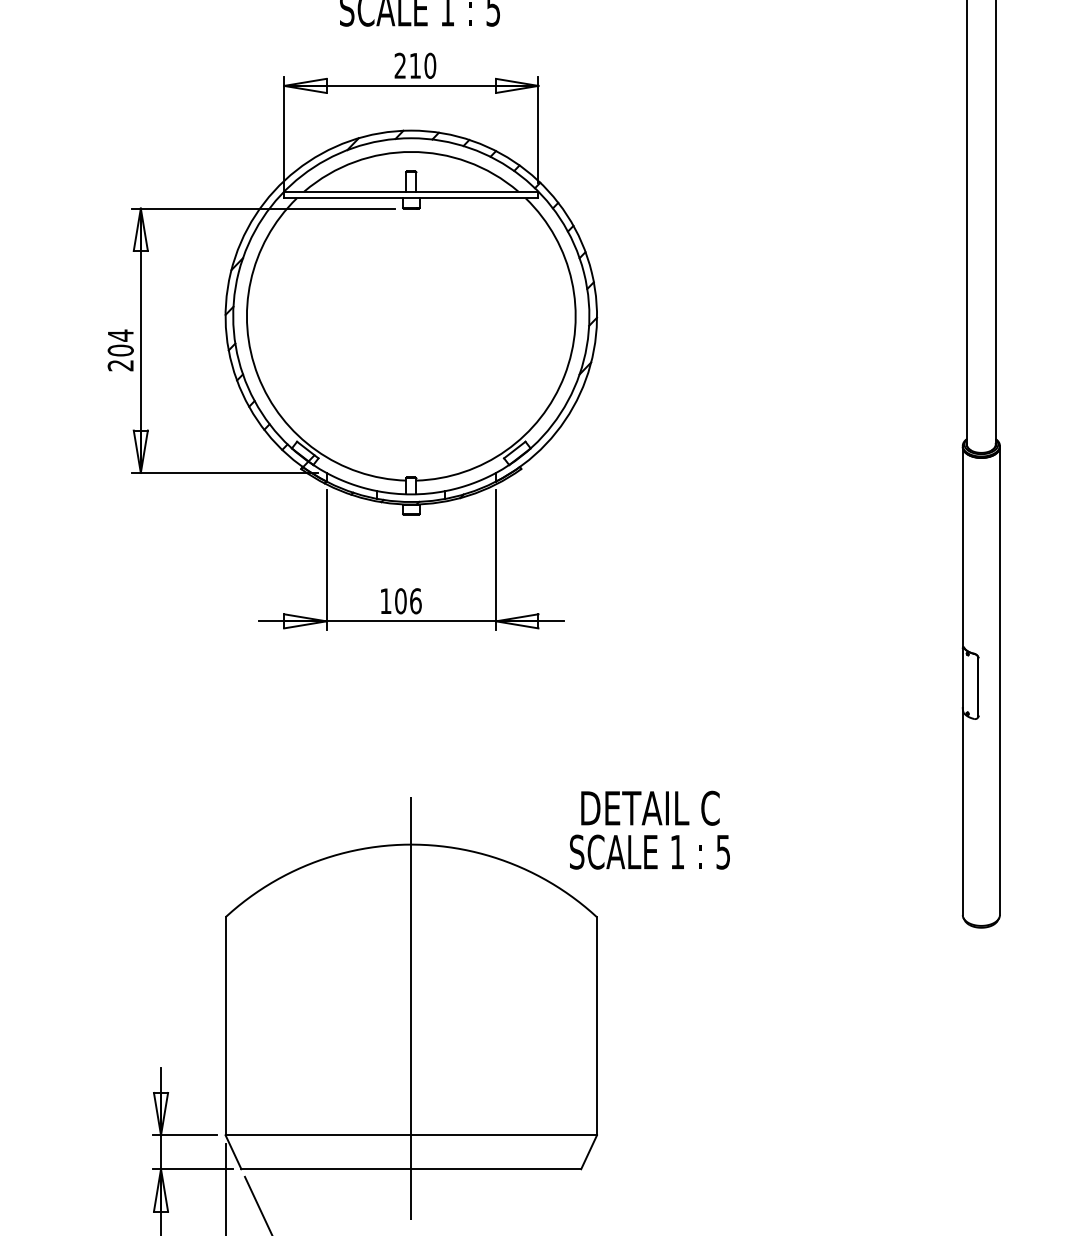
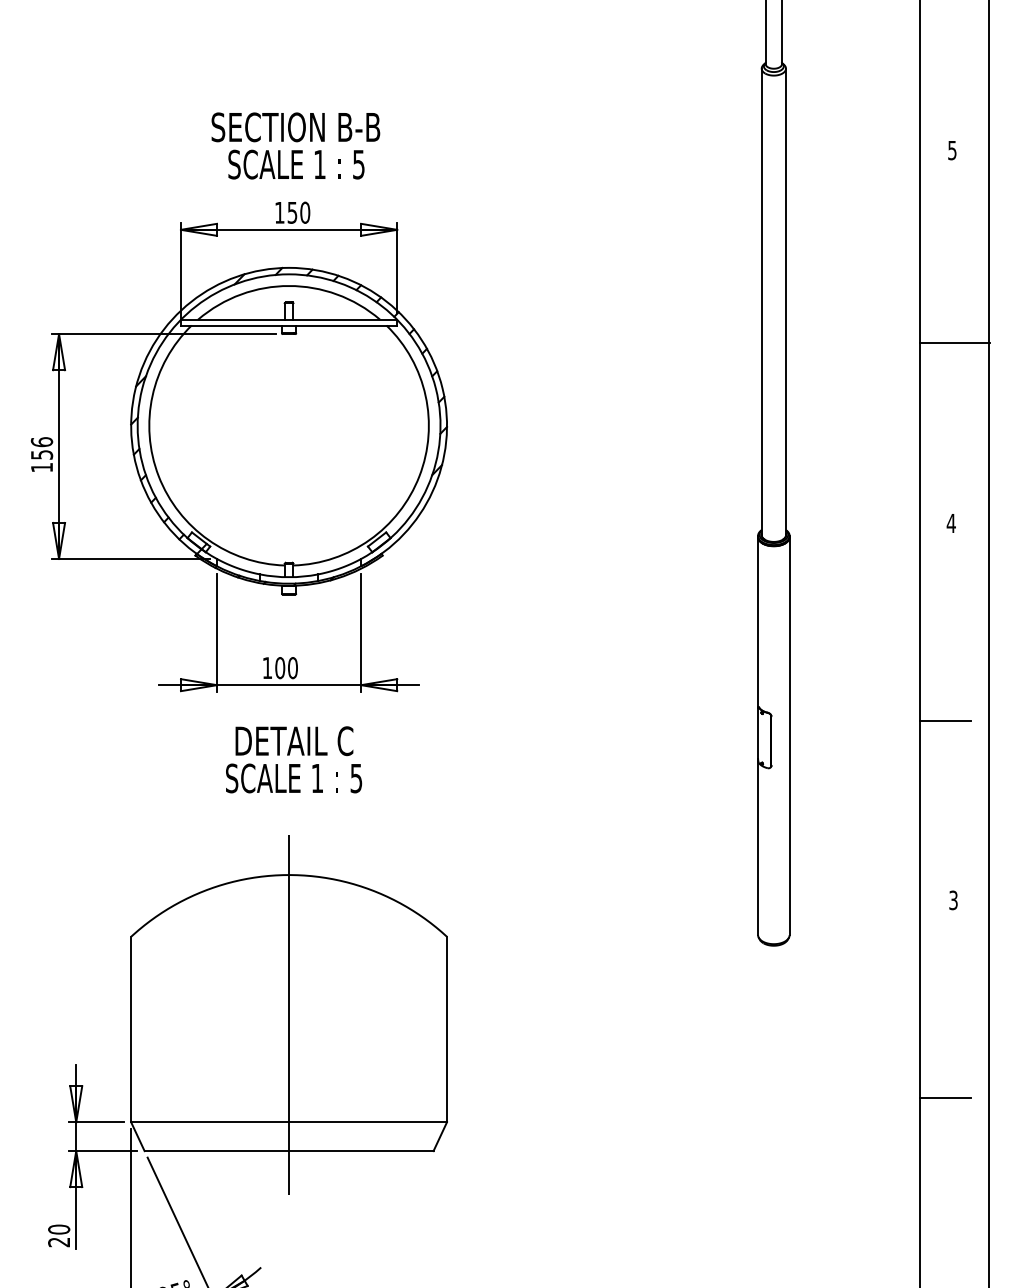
text: (408, 65) -> (286, 212), 210 -> 150
text: (120, 350) -> (41, 454), 204 -> 156
text: (415, 600) -> (292, 667), 106 -> 100
text: (650, 829) -> (294, 759), moved

